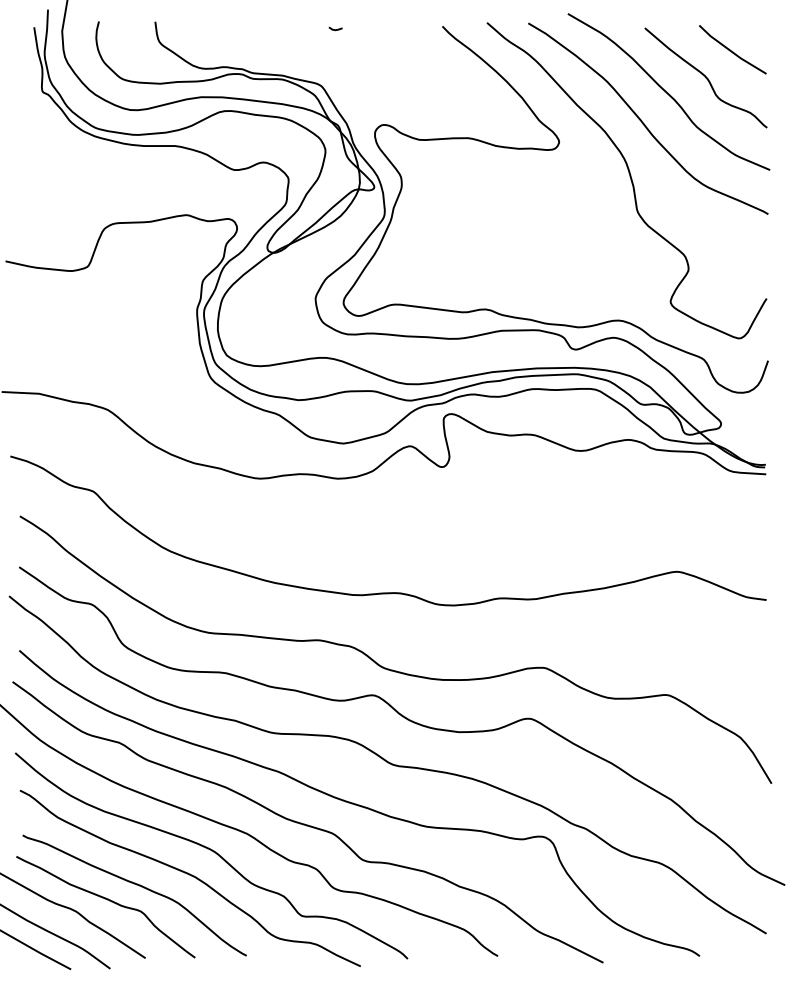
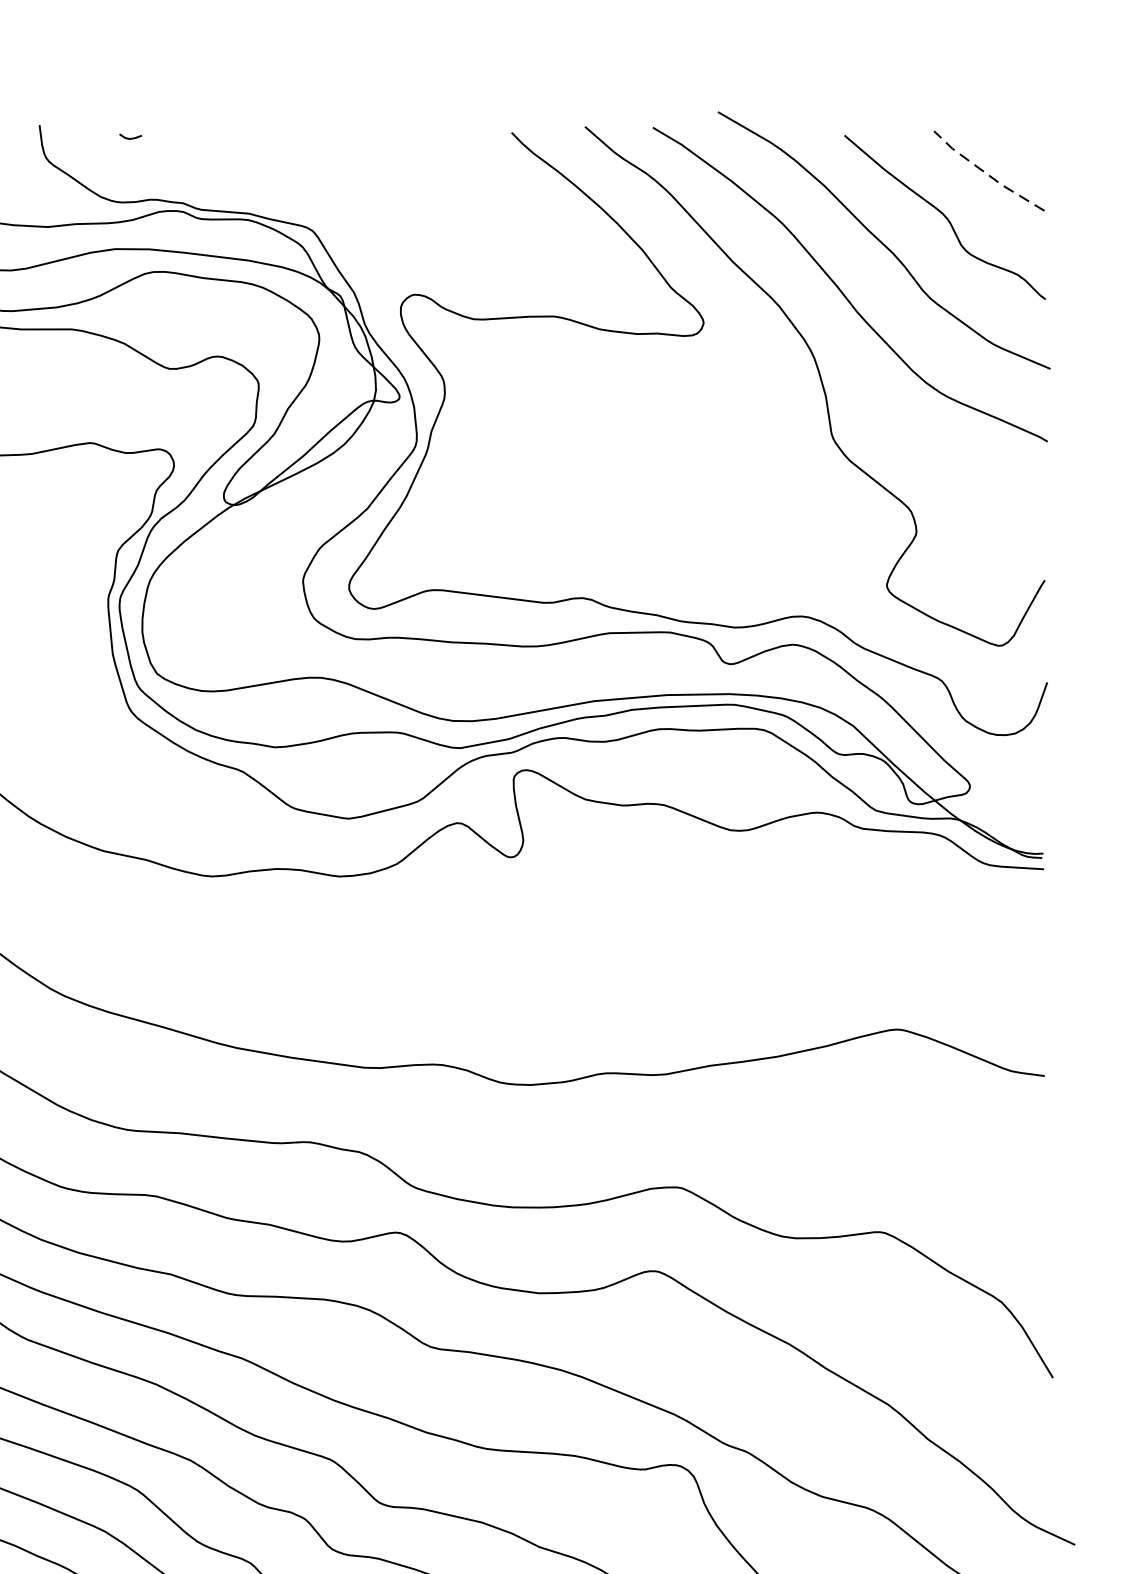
line: (335, 29) -> (130, 137), moved
line: (731, 51) -> (986, 173), solid -> dashed

